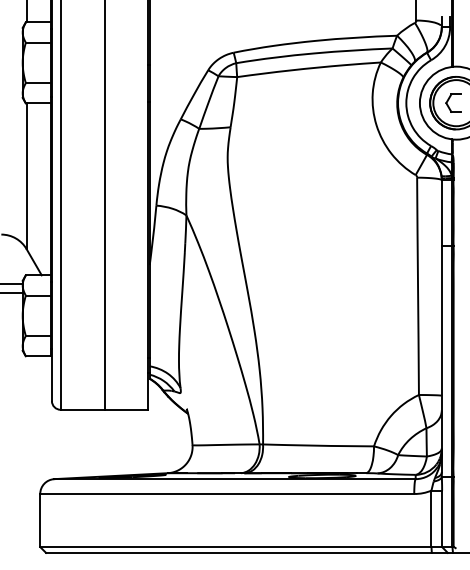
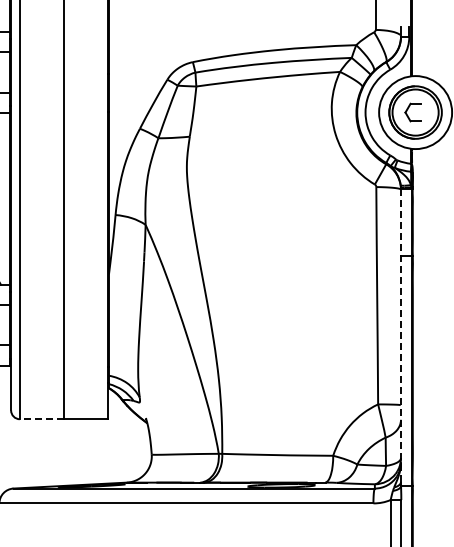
line: (441, 325) -> (400, 334), solid -> dashed
line: (82, 409) -> (41, 418), solid -> dashed

